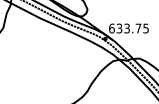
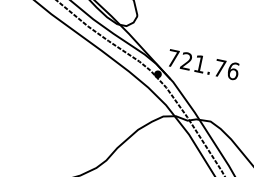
text: (129, 28) -> (204, 64), 633.75 -> 721.76

